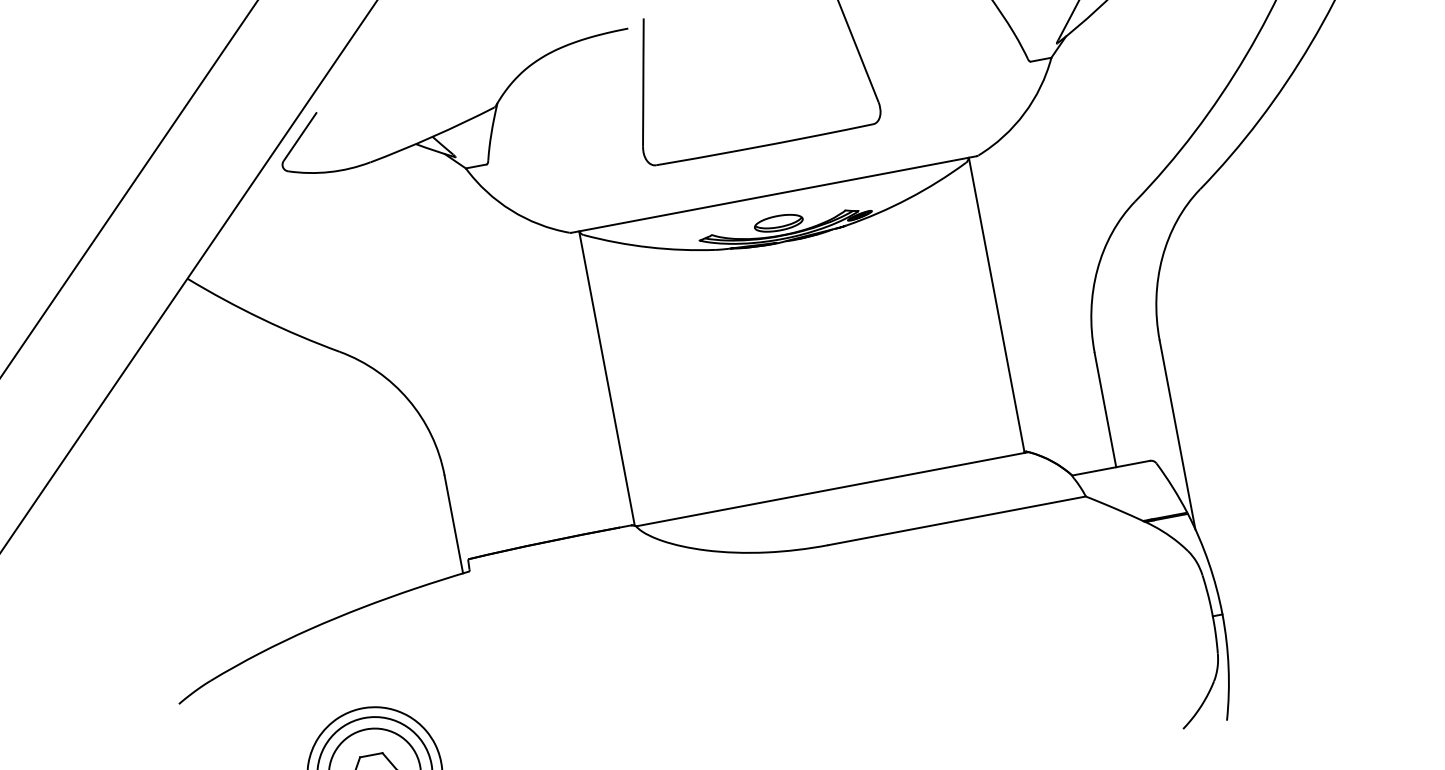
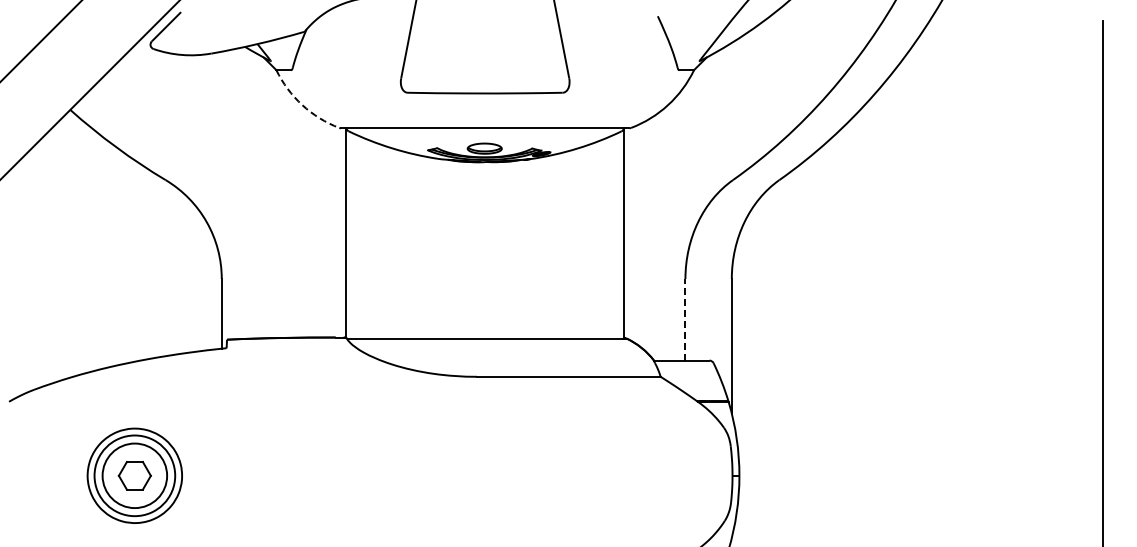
arc: (511, 211) -> (302, 105), solid -> dashed
line: (1105, 409) -> (685, 319), solid -> dashed

